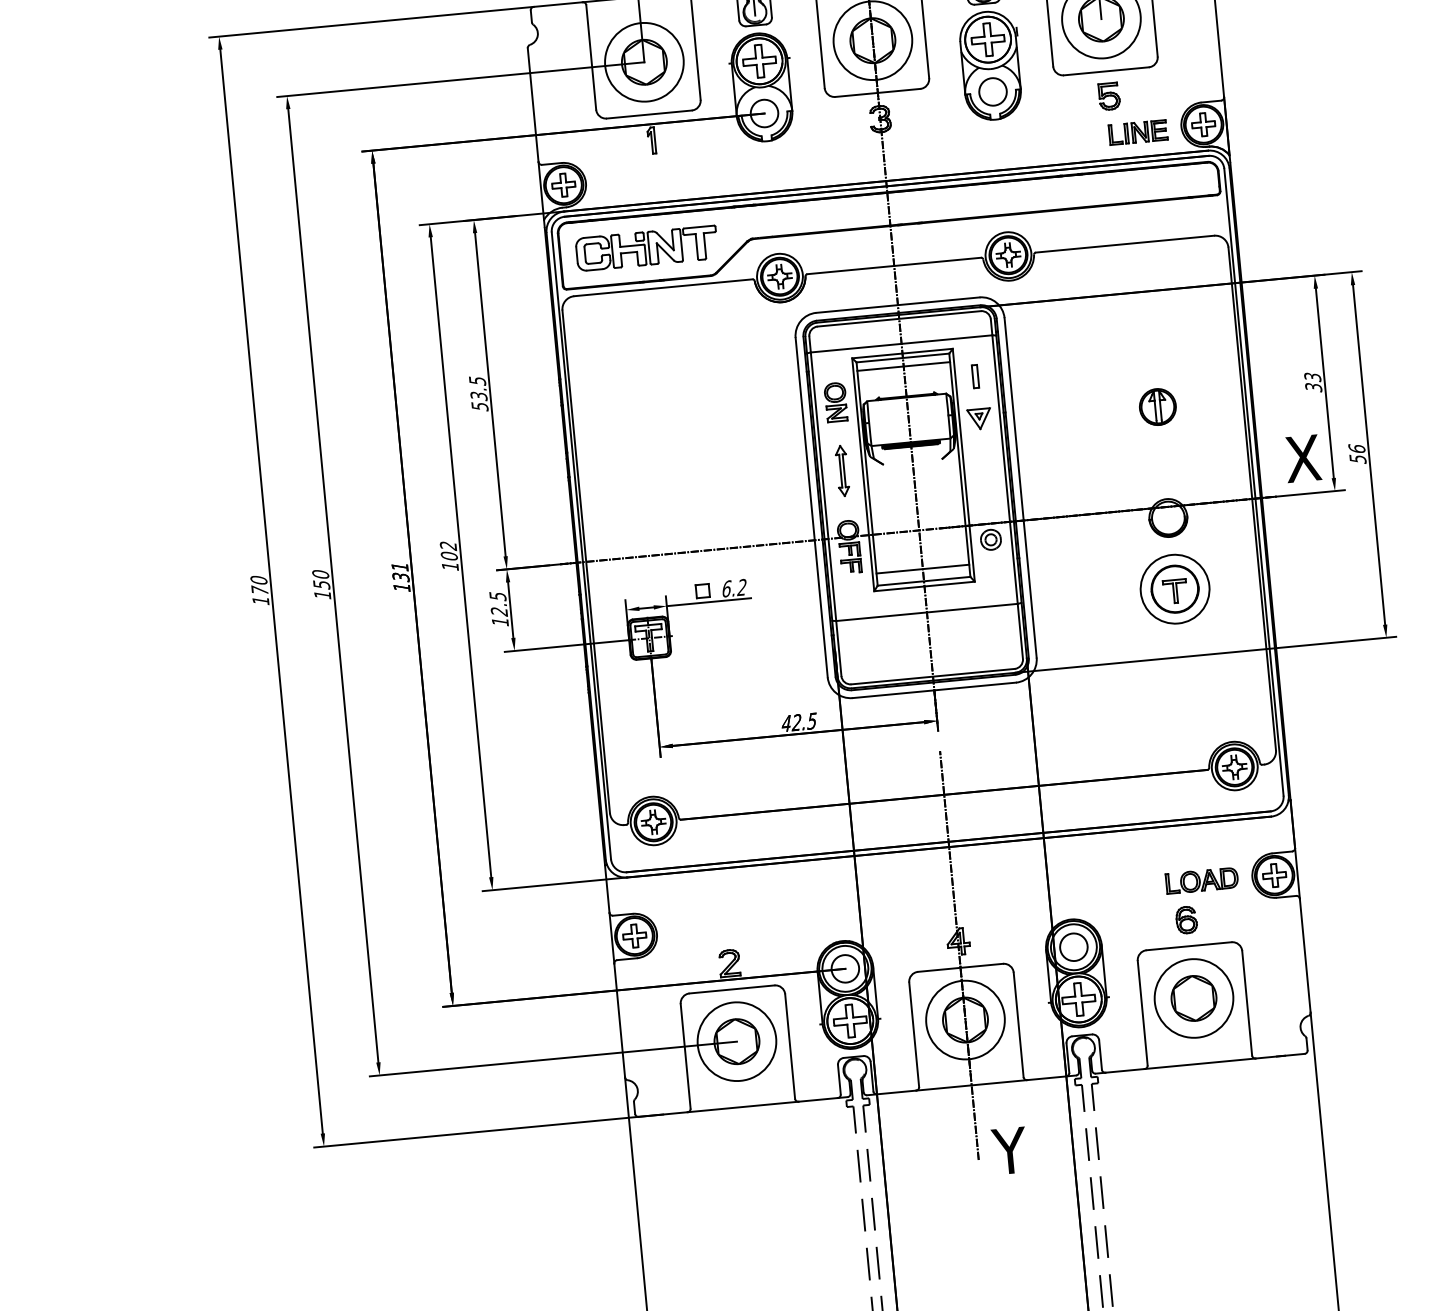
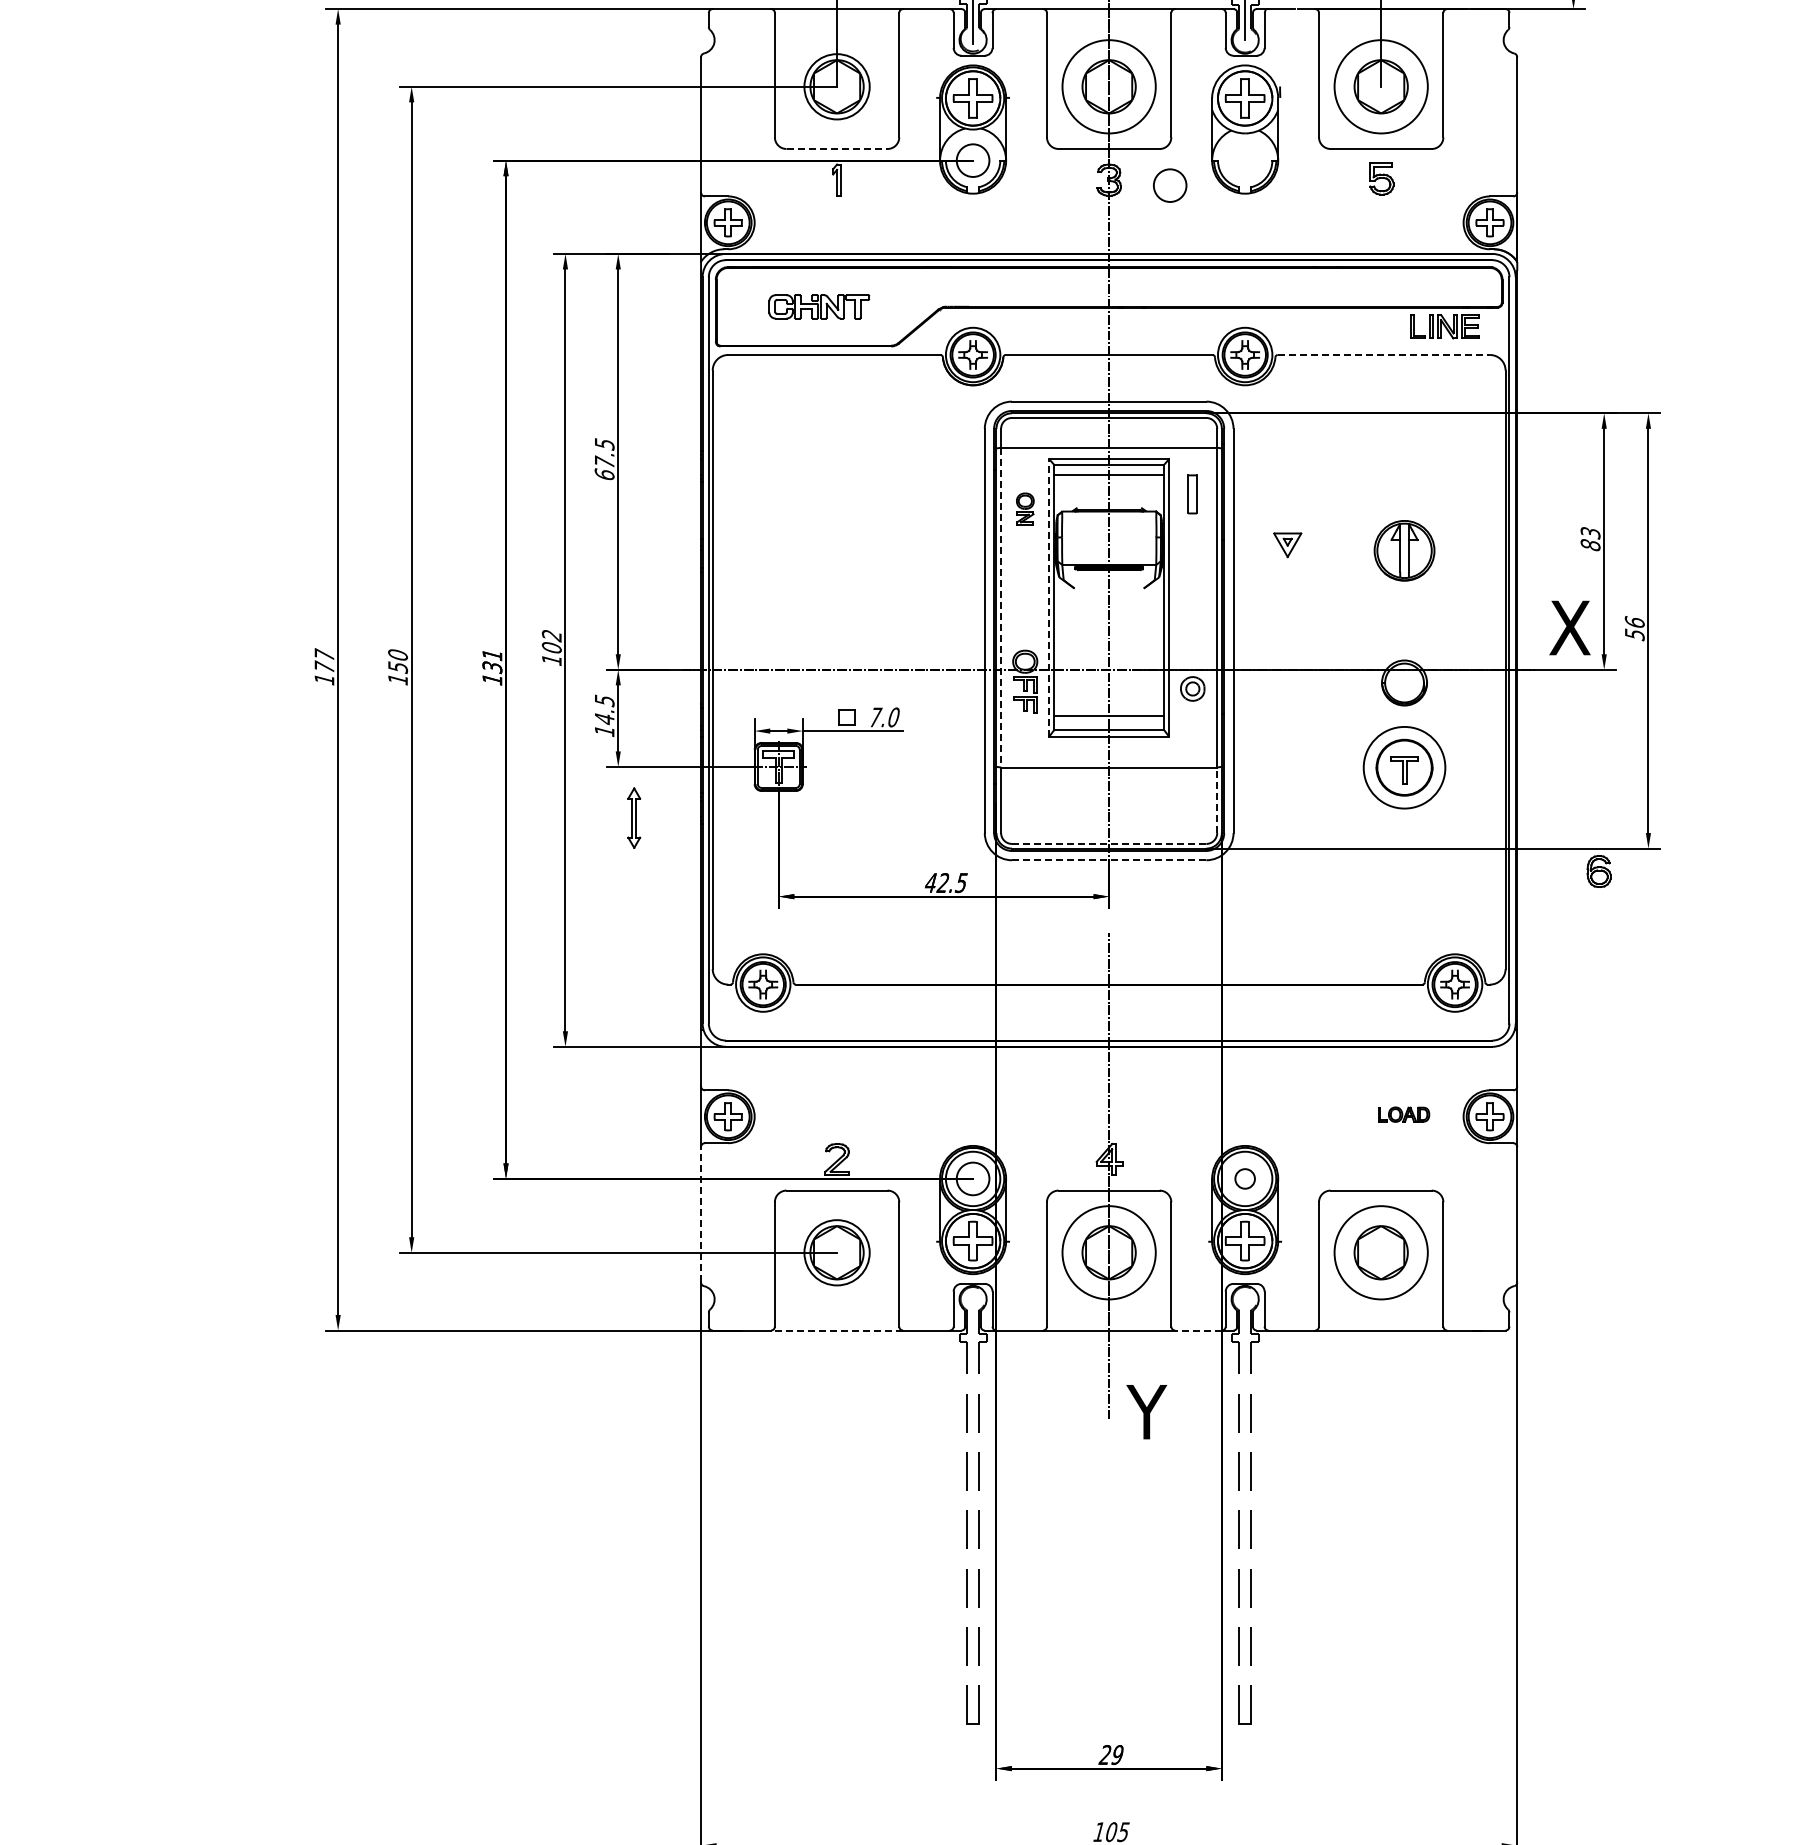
circle: (643, 62) -> (836, 86), size x0.7
circle: (993, 91) -> (1170, 185), moved
line: (649, 114) -> (837, 149), solid -> dashed
part: (1137, 132) -> (1444, 326), moved
line: (1125, 244) -> (1384, 355), solid -> dashed
part: (647, 248) -> (819, 306), size x0.6
part: (975, 376) -> (1192, 494), size x1.4
text: (1313, 387) -> (1590, 545), 33 -> 83
text: (479, 401) -> (604, 468), 53.5 -> 67.5
part: (836, 401) -> (1025, 508), size x0.7
part: (1157, 406) -> (1404, 550), size x1.4
part: (979, 419) -> (1287, 545), moved
part: (842, 470) -> (634, 817), moved
line: (863, 474) -> (1049, 597), solid -> dashed
line: (823, 486) -> (1001, 607), solid -> dashed
text: (258, 579) -> (324, 654), 170 -> 177
text: (734, 588) -> (884, 717), 6.2 -> 7.0
text: (499, 612) -> (604, 719), 12.5 -> 14.5
line: (1020, 631) -> (1217, 800), solid -> dashed
line: (933, 676) -> (1109, 843), solid -> dashed
line: (934, 690) -> (1109, 860), solid -> dashed
part: (1201, 880) -> (1403, 1114), size x0.6
part: (1186, 920) -> (1598, 871), moved
circle: (1073, 946) -> (1244, 1178), size x0.6
line: (620, 1020) -> (701, 1214), solid -> dashed
circle: (736, 1041) -> (836, 1252), size x0.7
line: (1046, 1078) -> (1198, 1330), solid -> dashed
line: (742, 1106) -> (836, 1330), solid -> dashed

